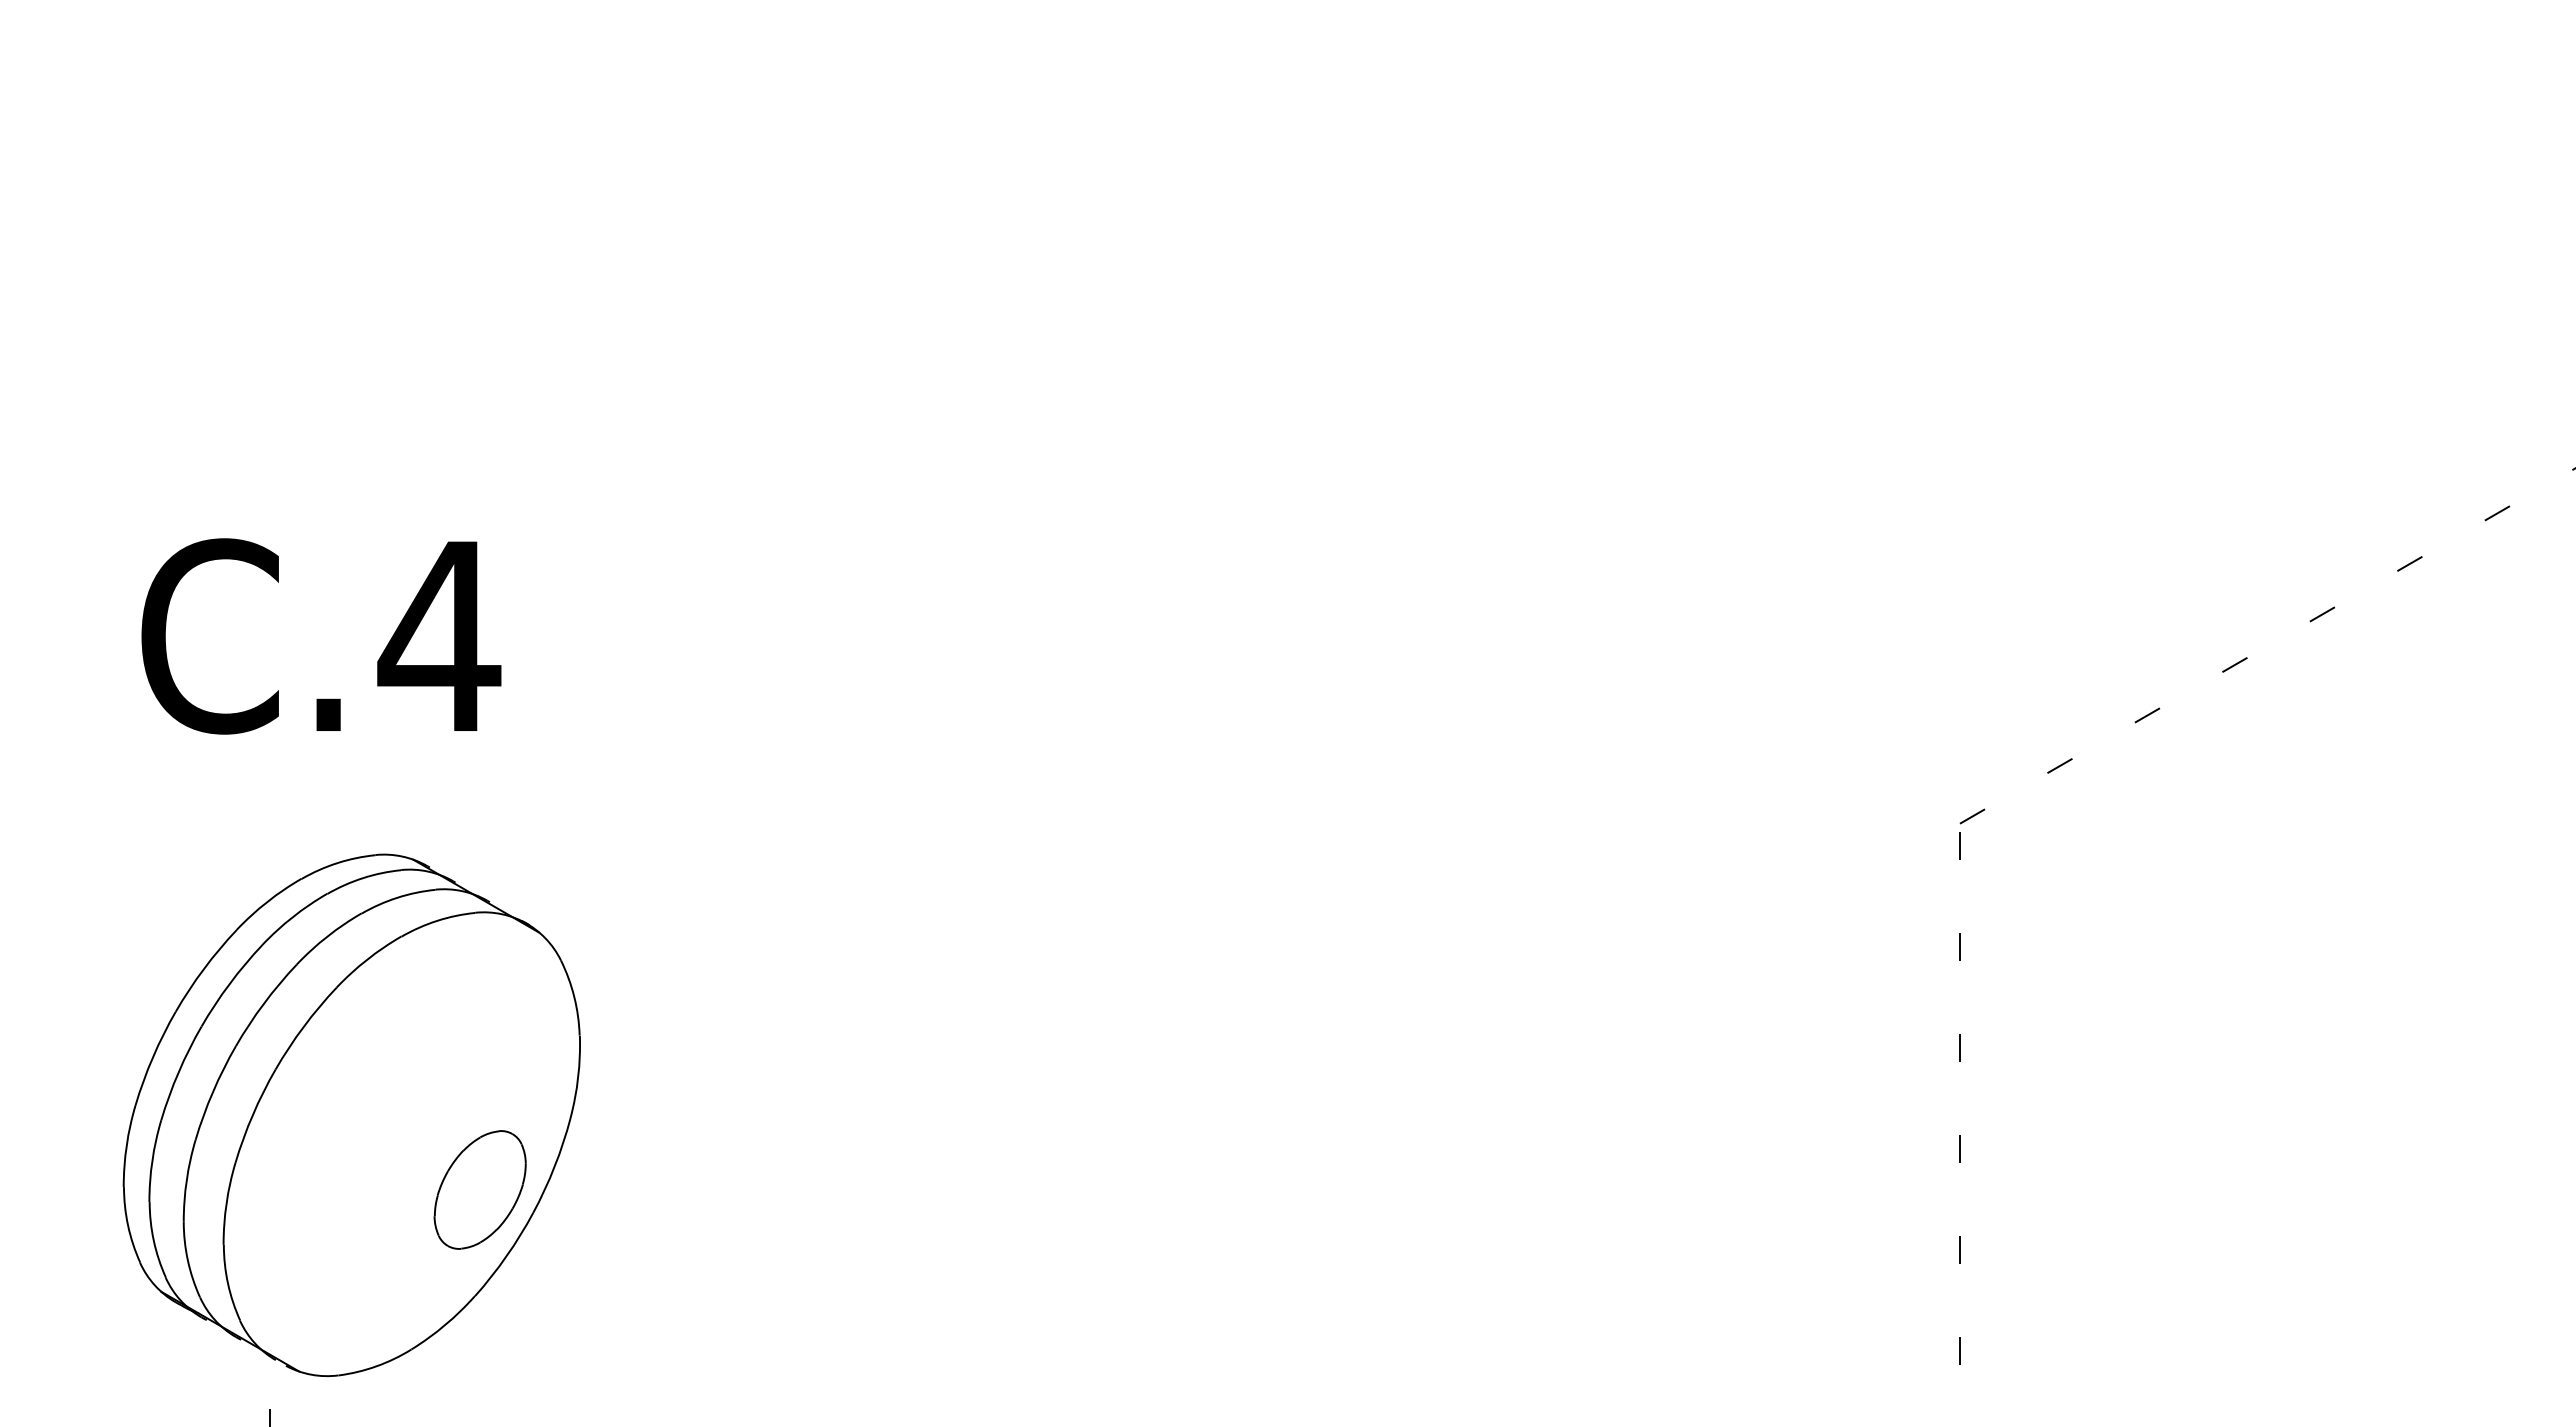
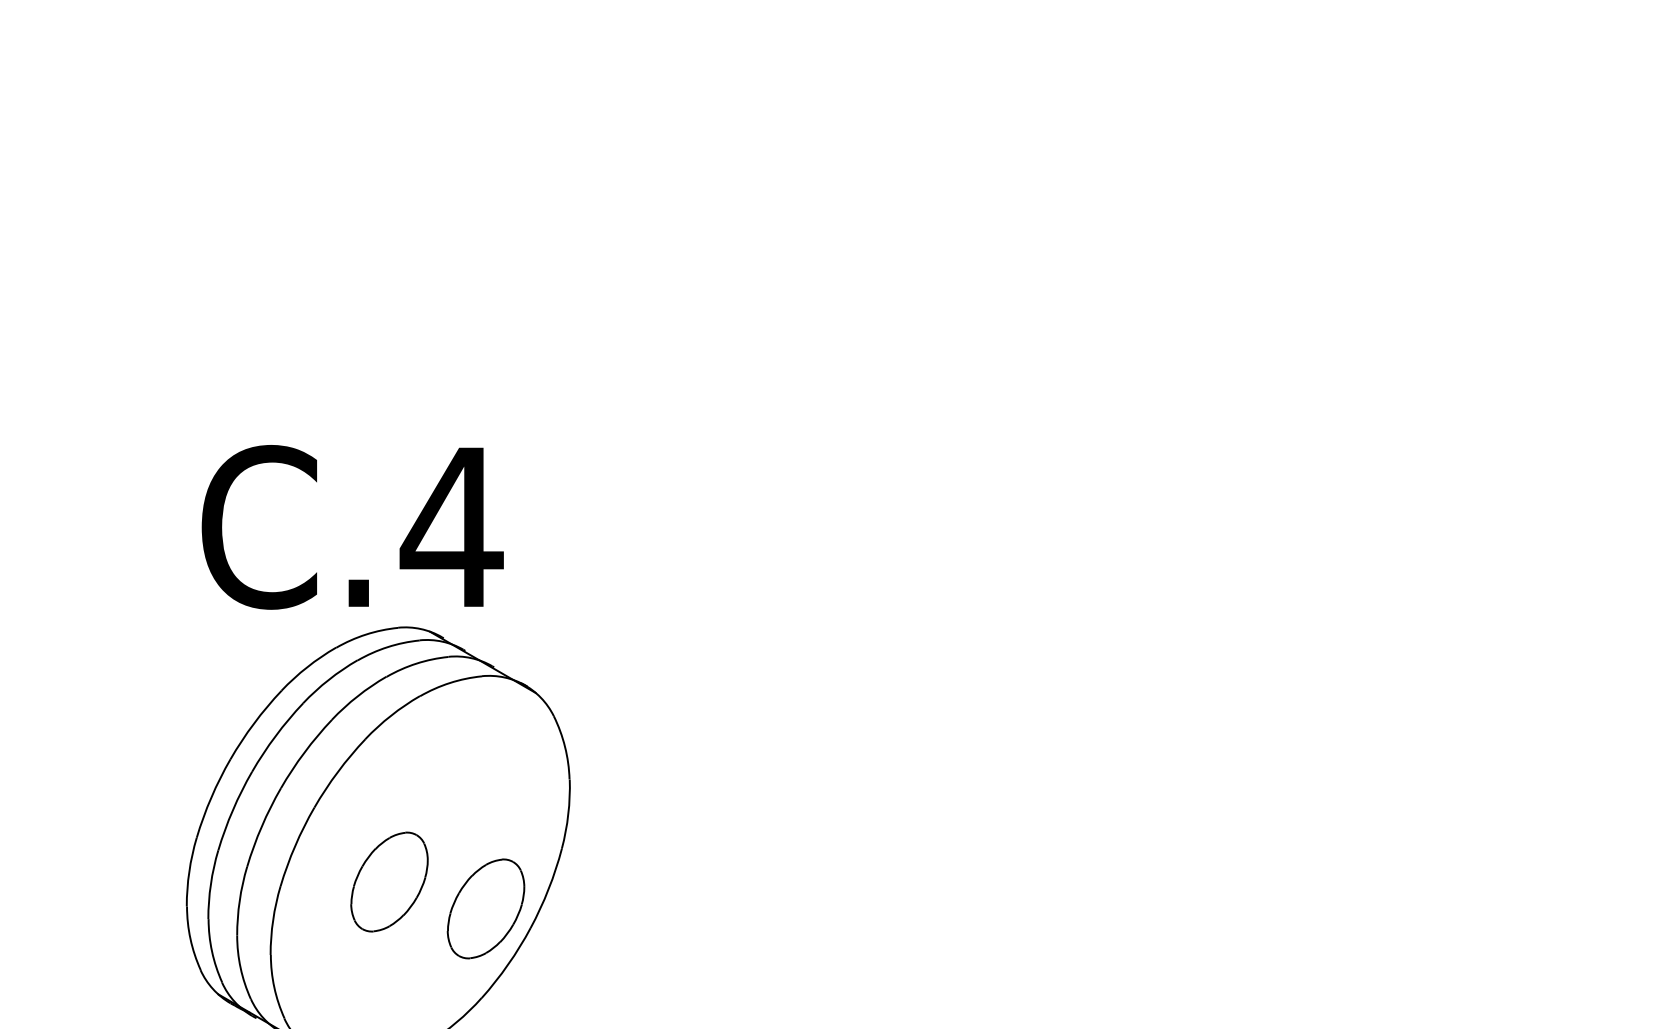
text: (321, 636) -> (352, 527), moved
part: (364, 1157) -> (388, 881), added

